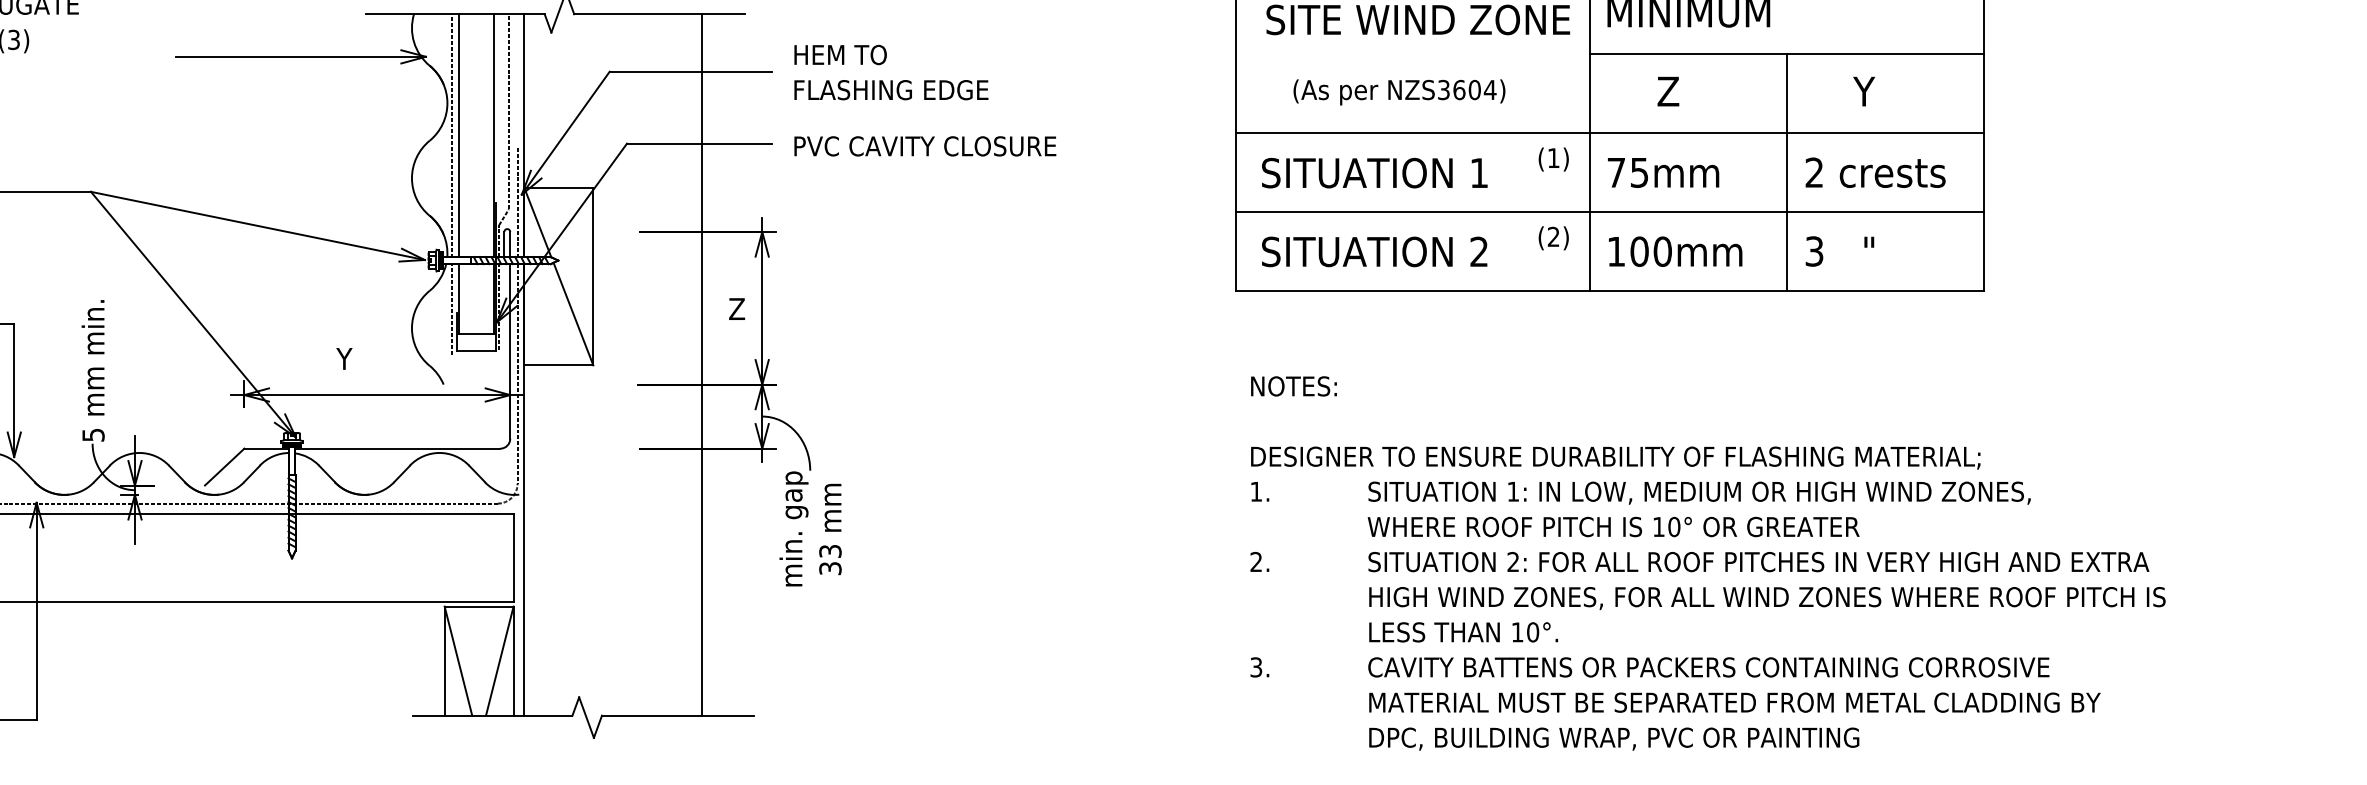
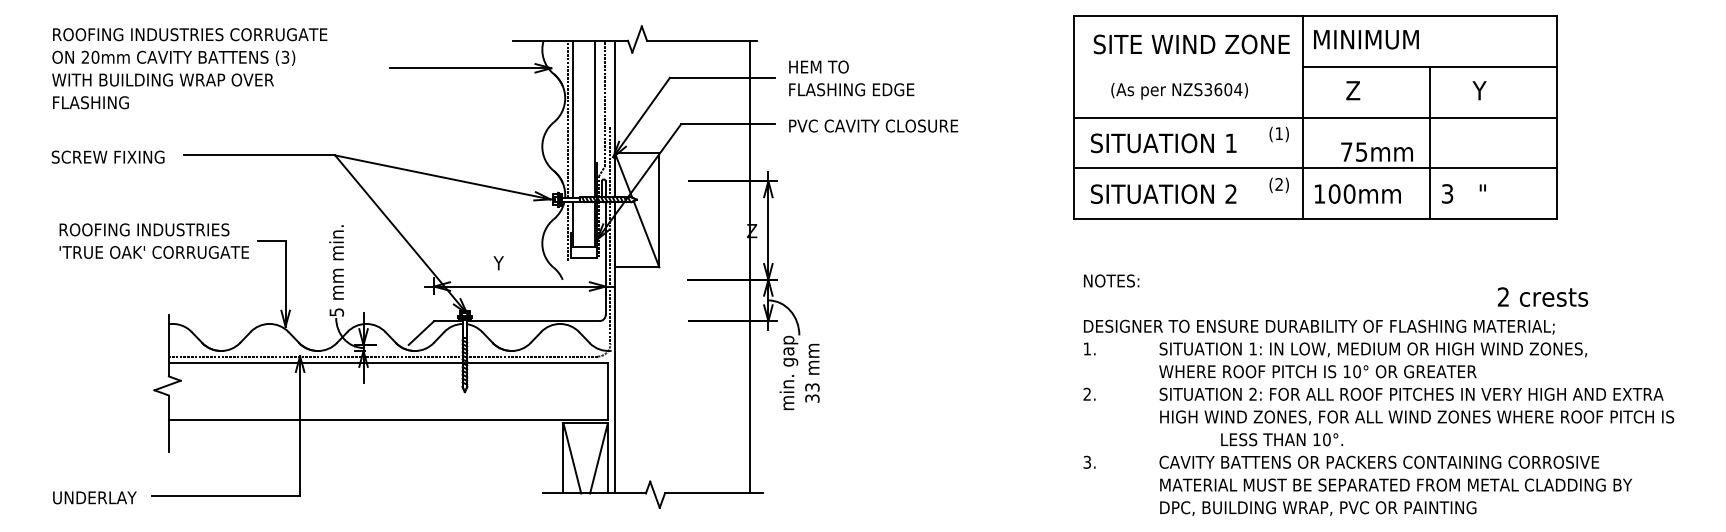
text: (1662, 171) -> (1376, 151), moved
text: (1874, 171) -> (1542, 296), moved
line: (701, 363) -> (750, 266), moved
text: (1462, 632) -> (1281, 439), moved

